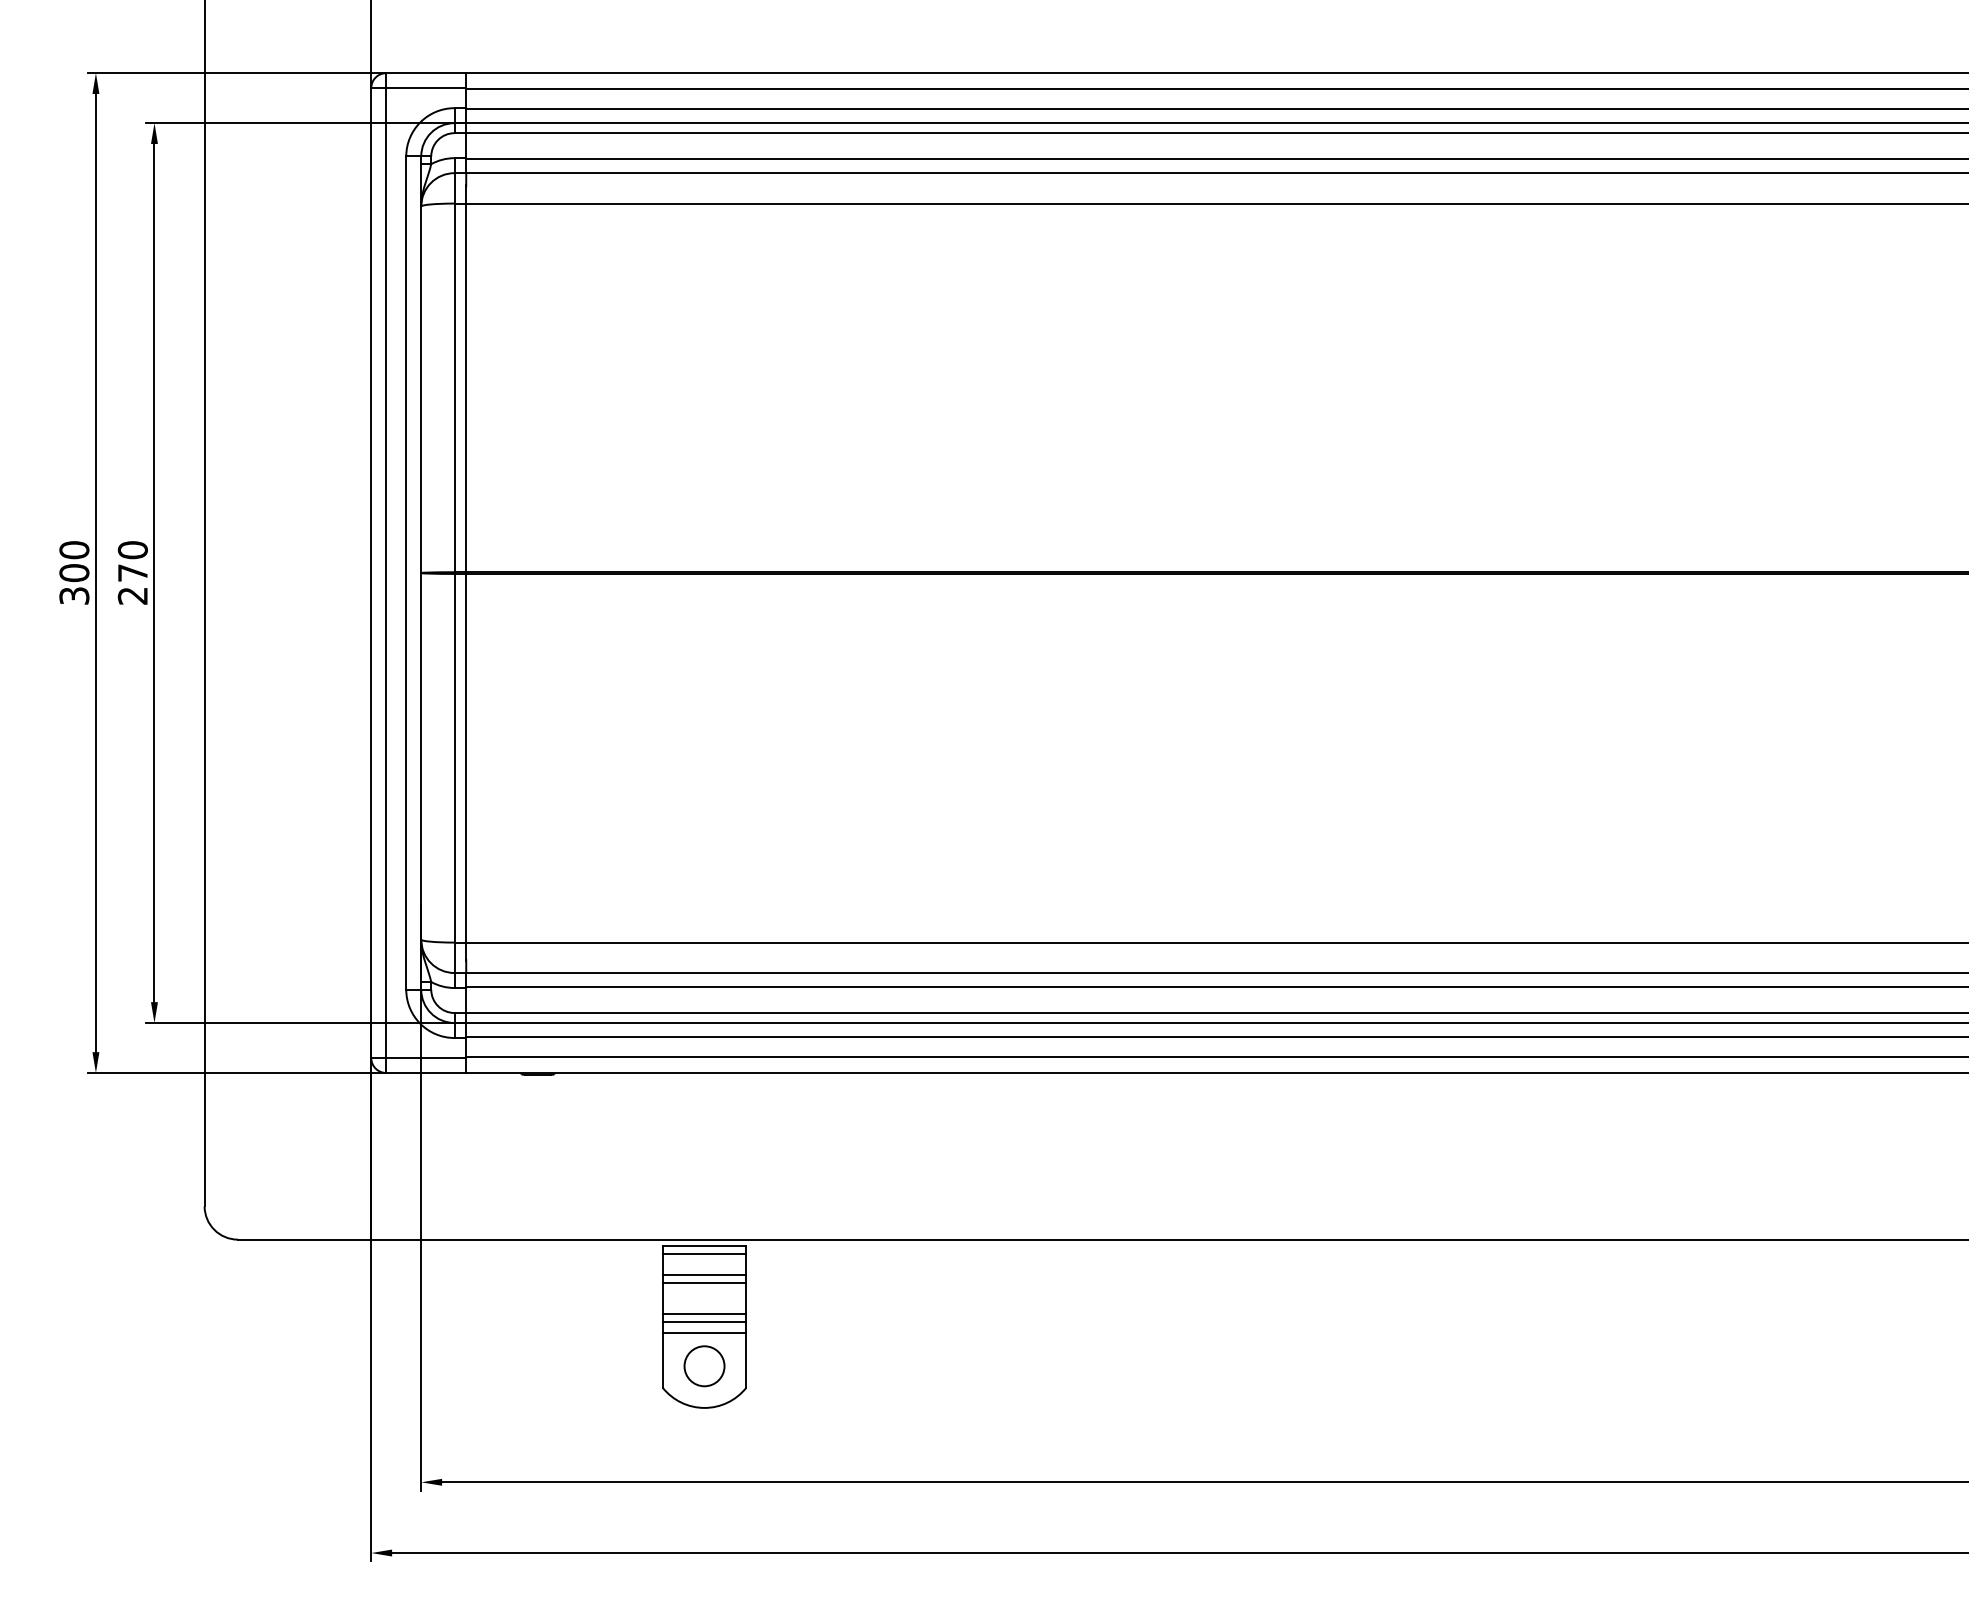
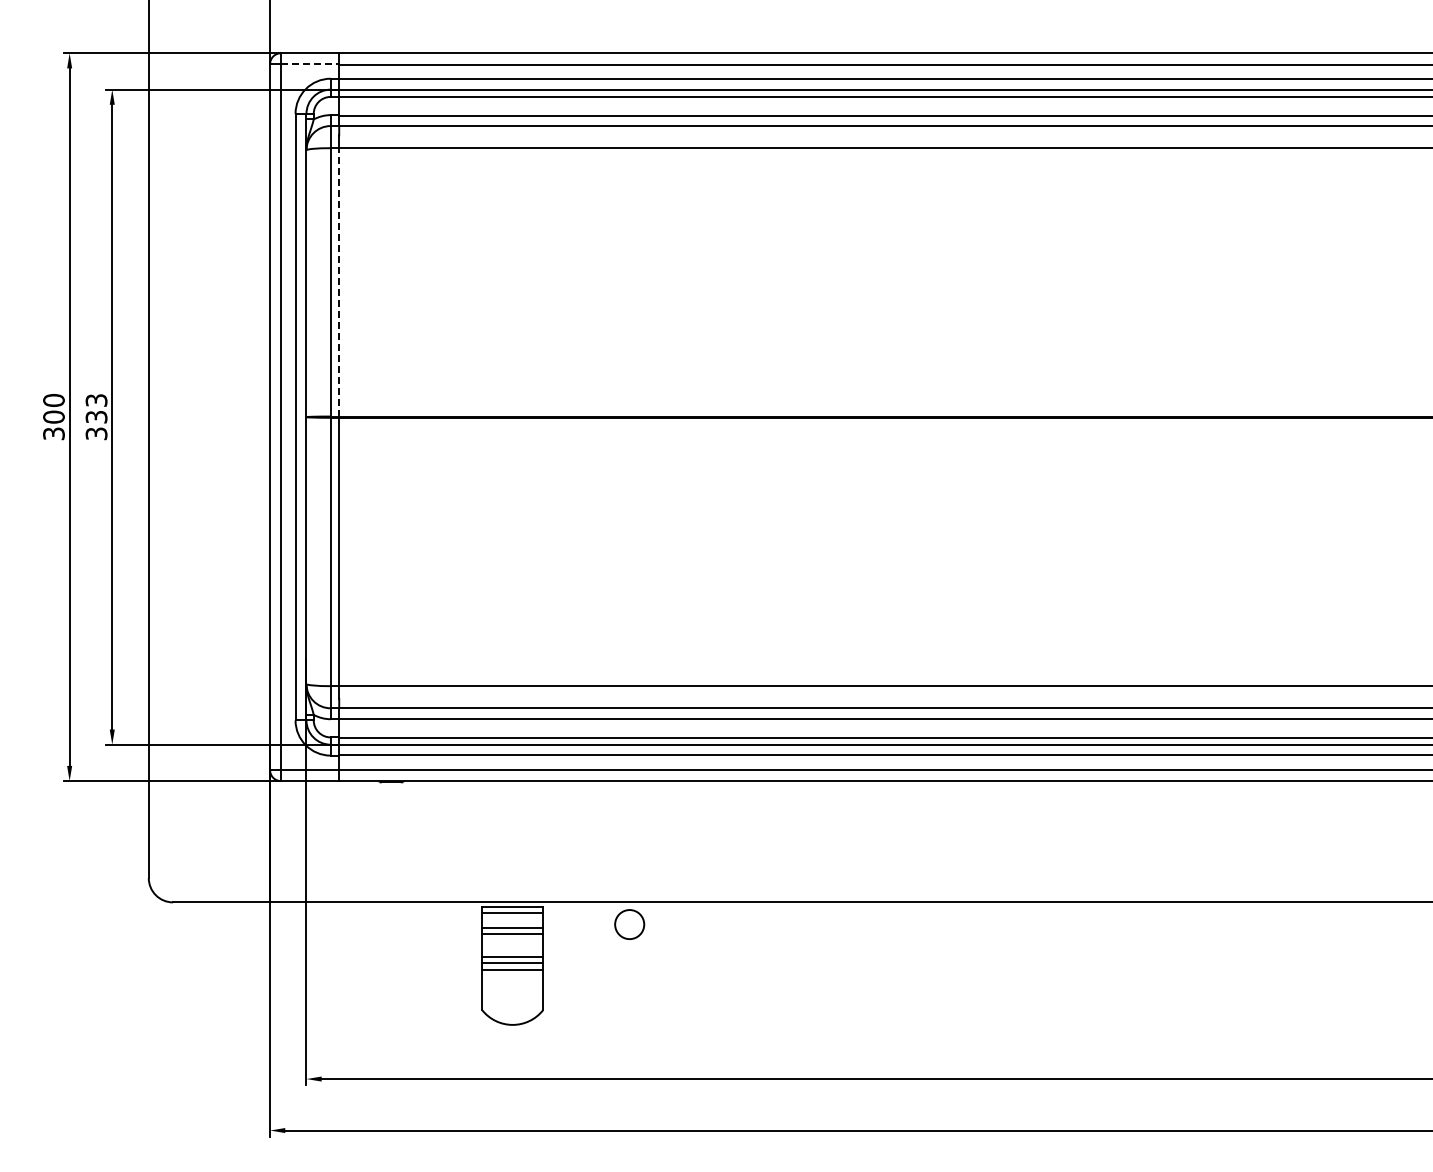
line: (426, 88) -> (310, 64), solid -> dashed
line: (466, 386) -> (339, 281), solid -> dashed
text: (132, 573) -> (96, 417), 270 -> 333
circle: (704, 1366) -> (629, 924), moved

